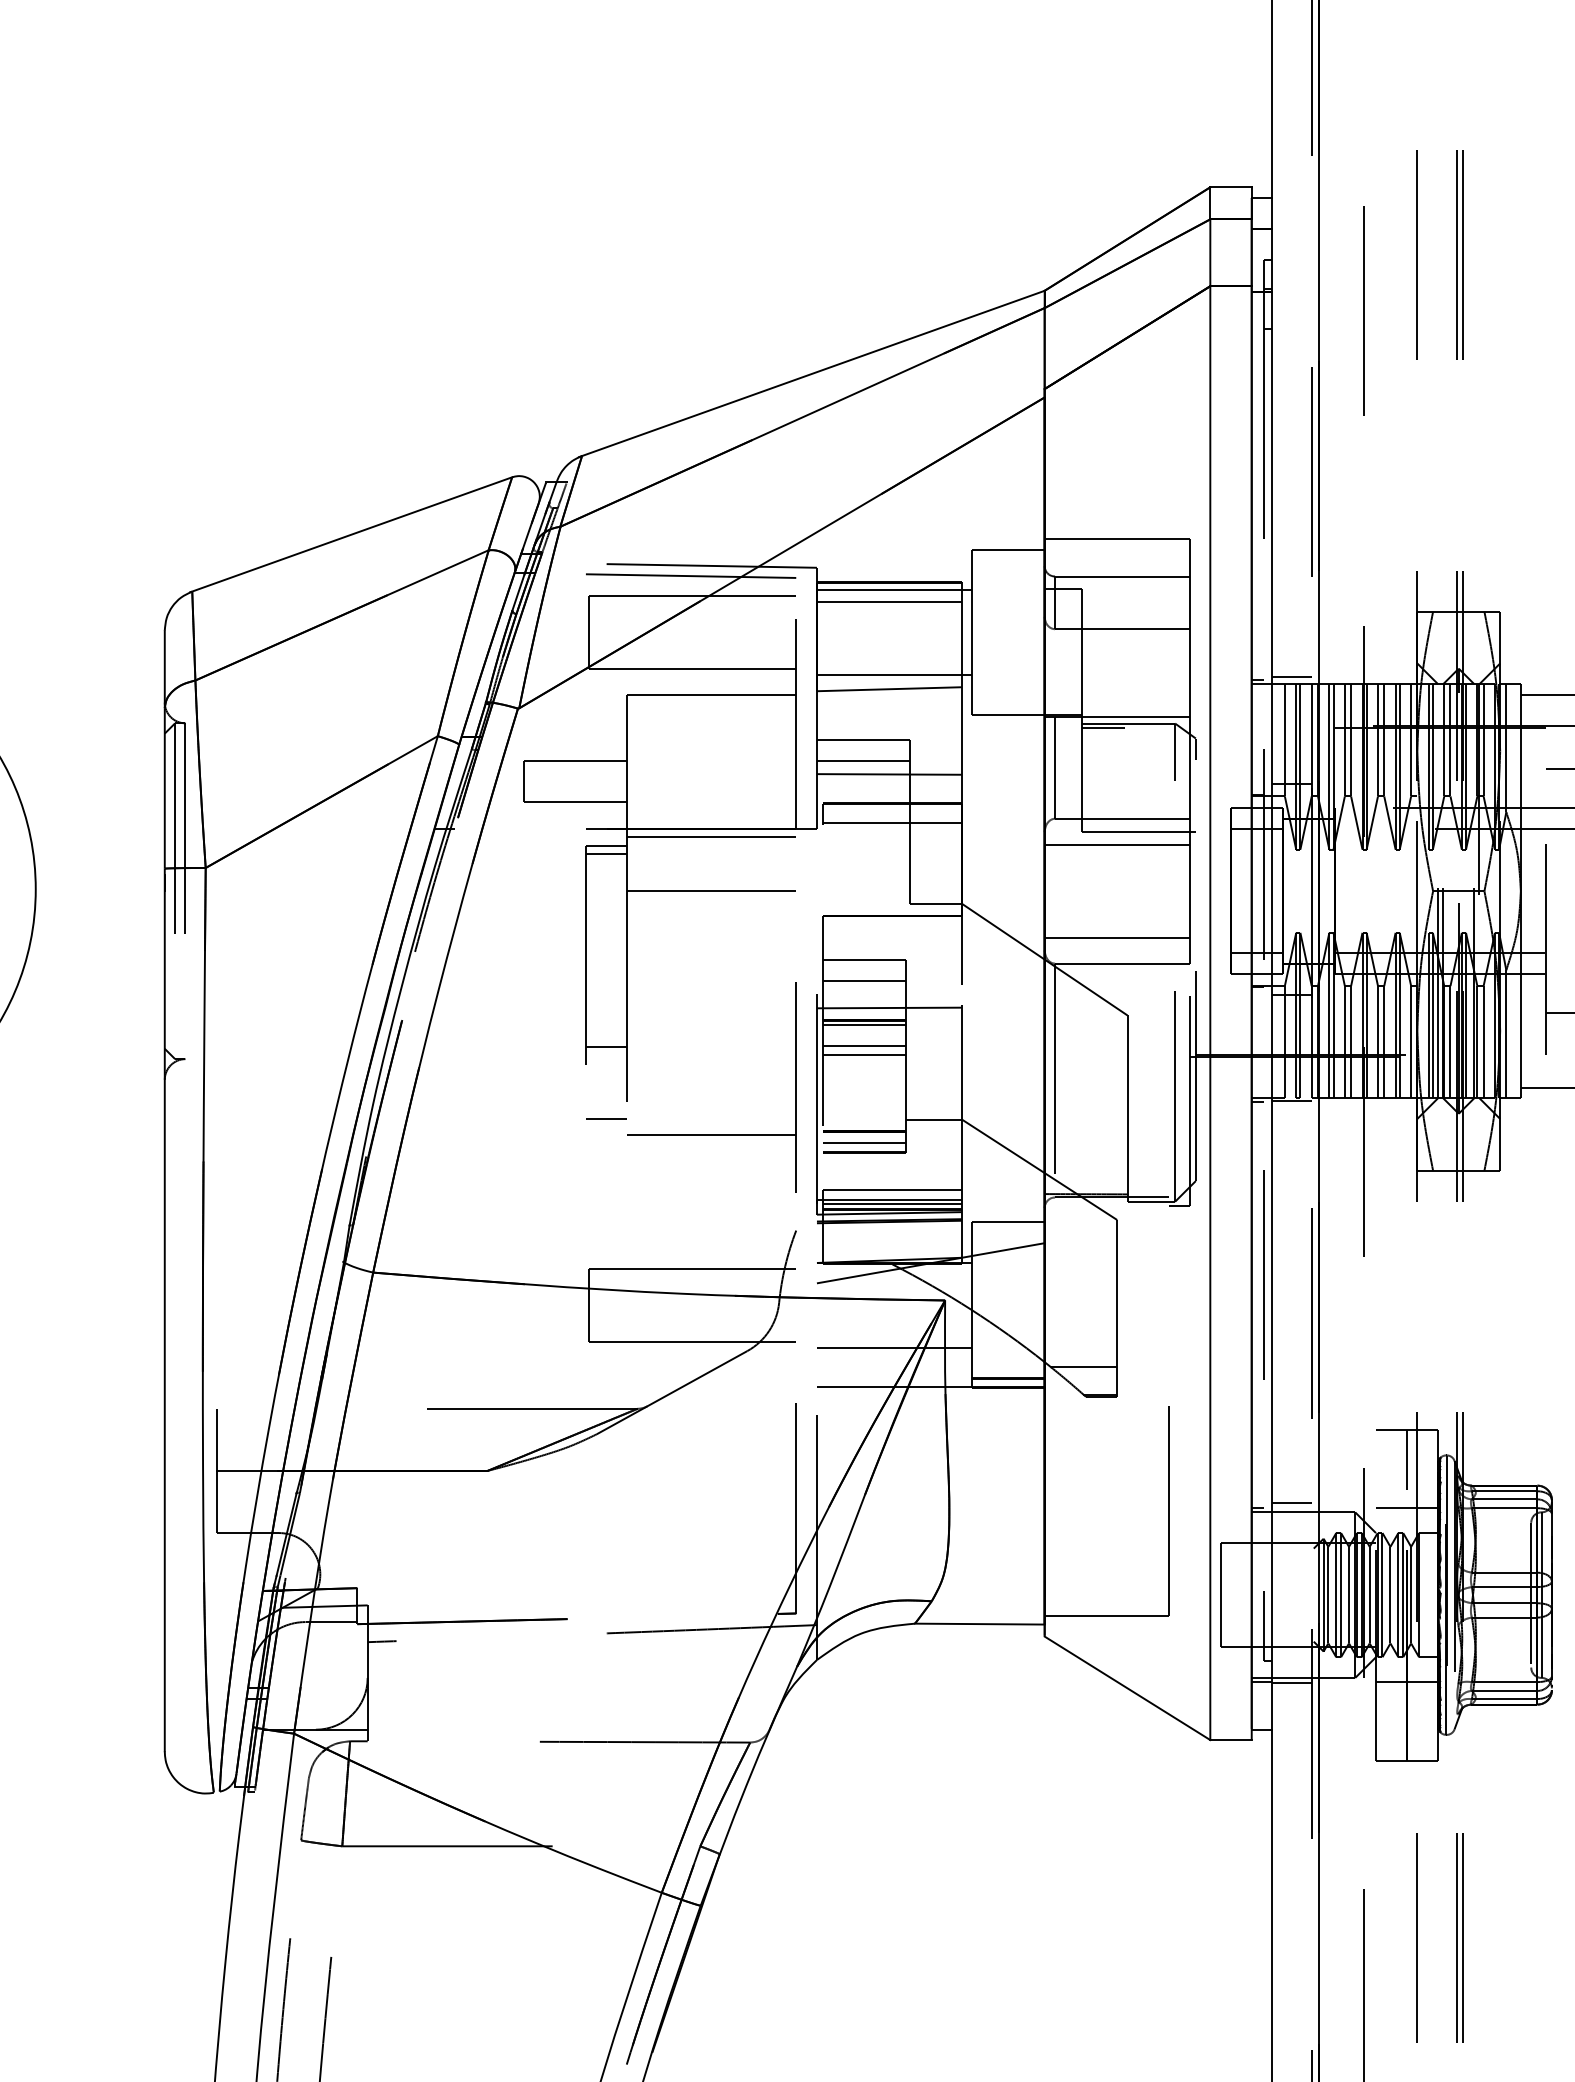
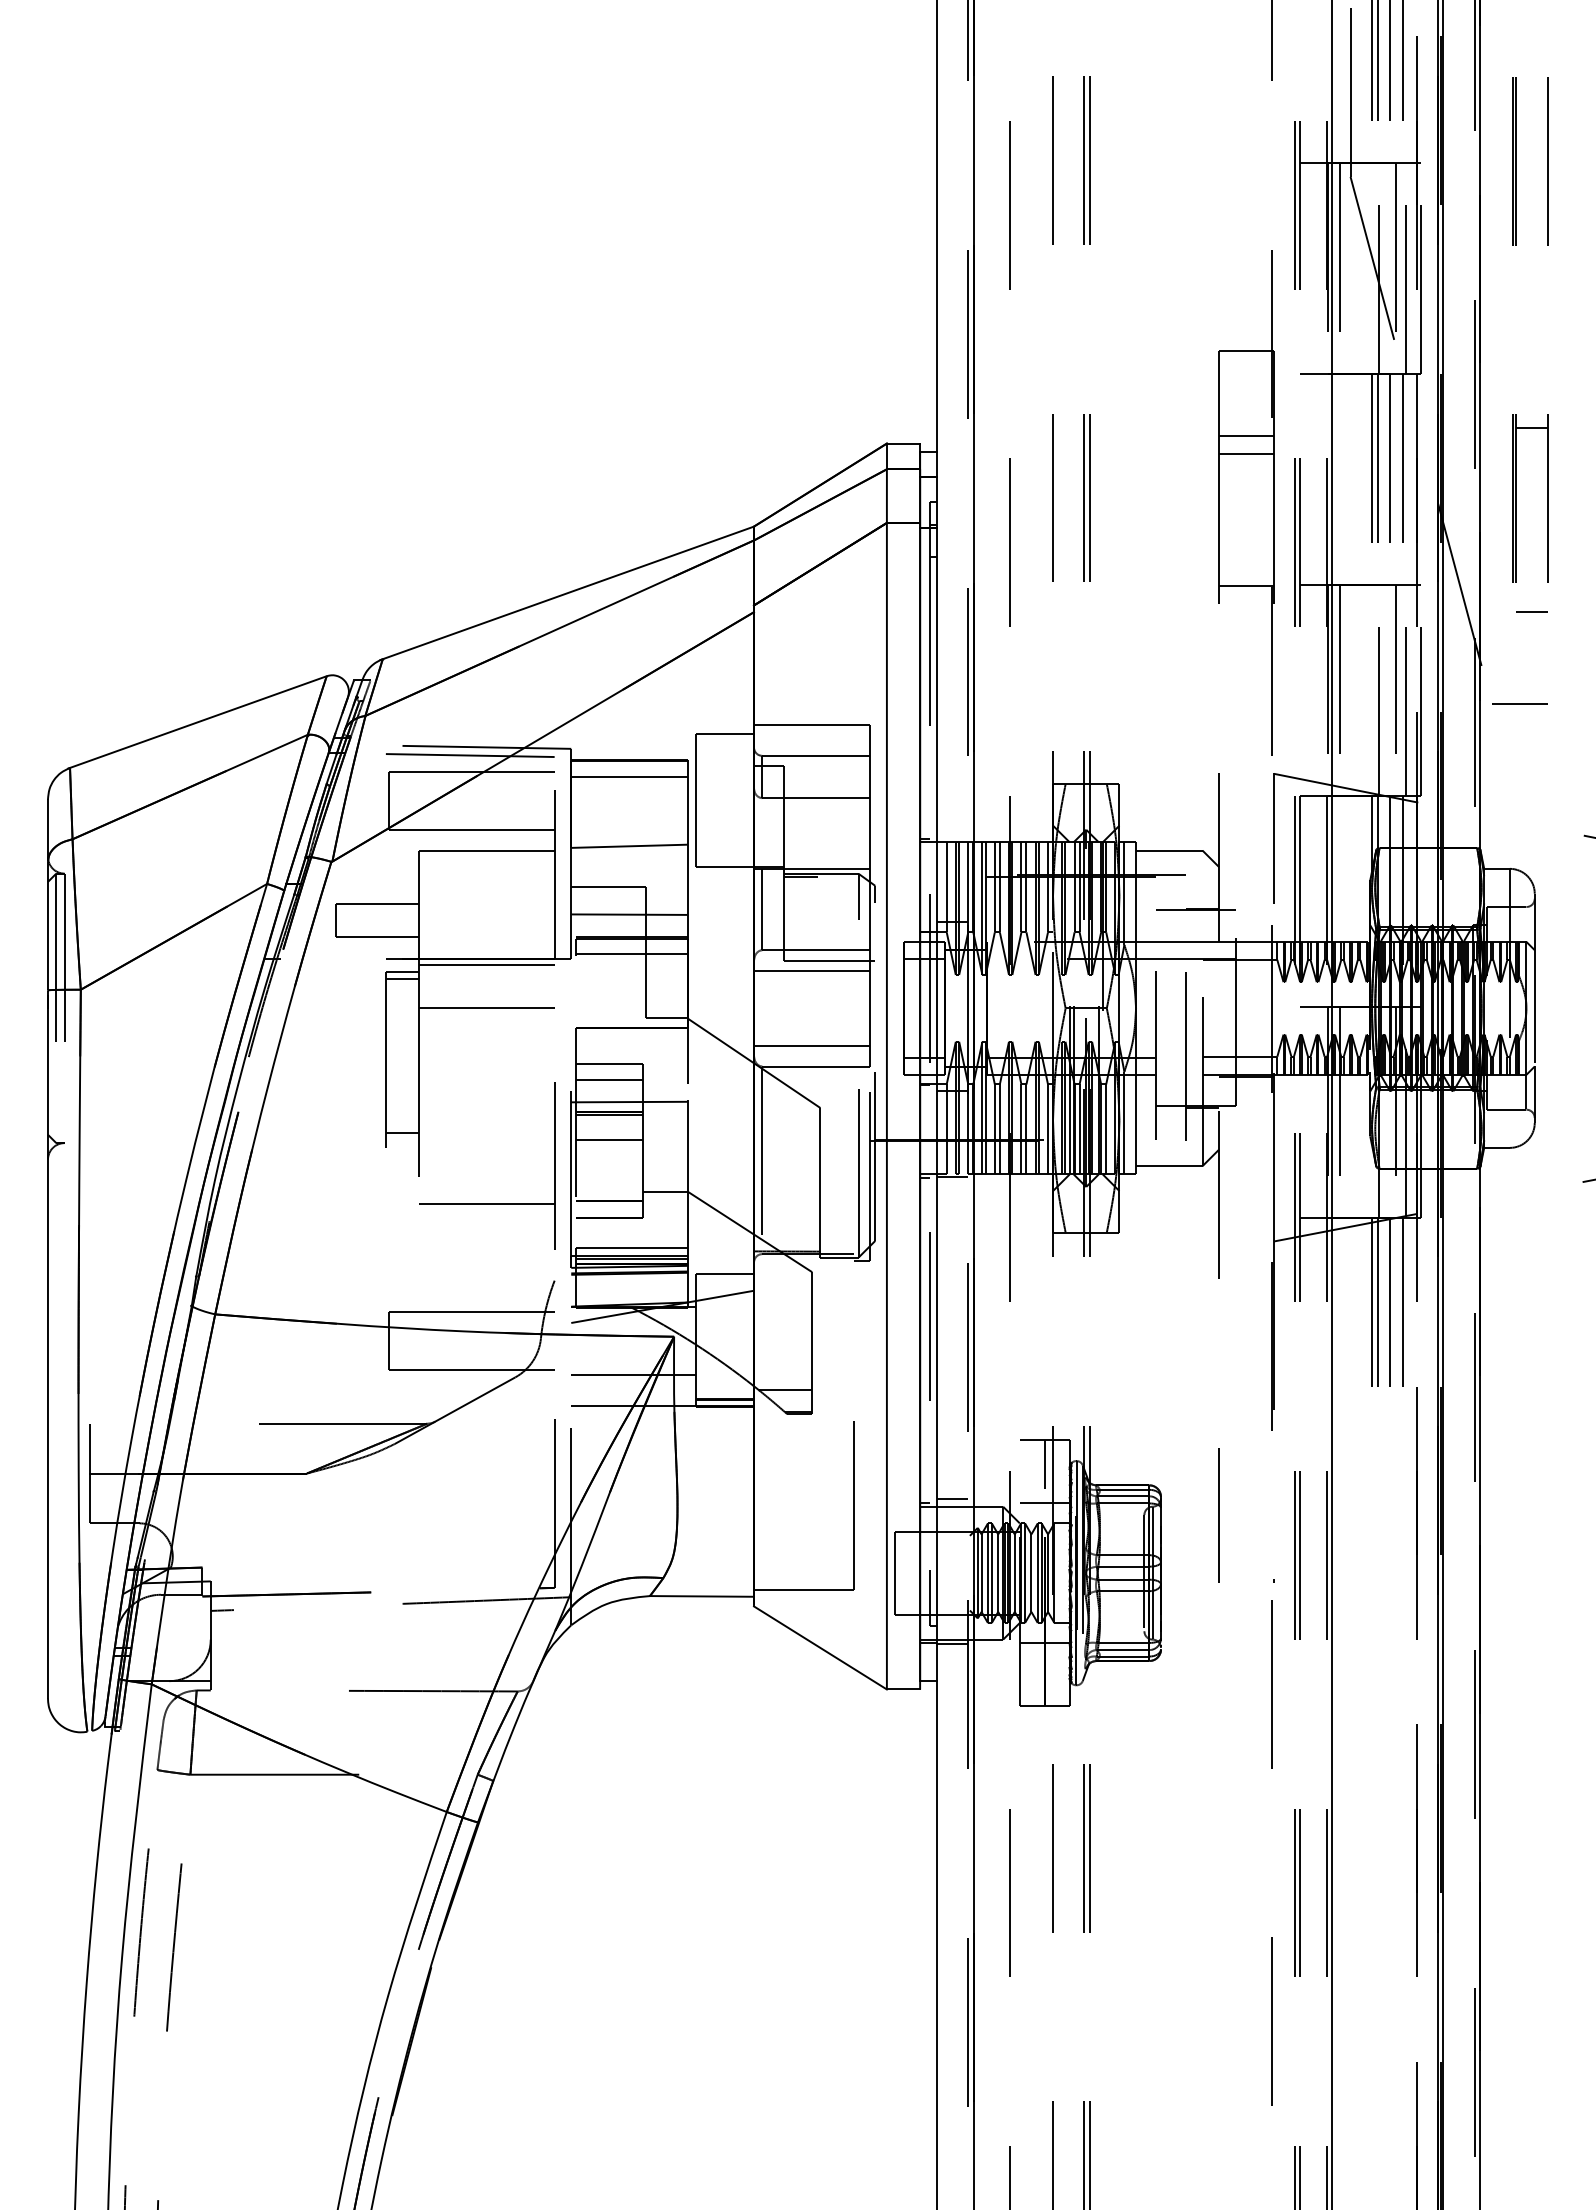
line: (894, 589) -> (633, 766), removed
line: (894, 674) -> (633, 834), removed
line: (1292, 677) -> (952, 836), removed
line: (863, 760) -> (608, 903), removed
line: (864, 1045) -> (609, 1132), removed
line: (606, 1118) -> (402, 1190), removed
line: (864, 1143) -> (609, 1210), removed

